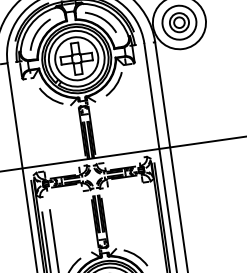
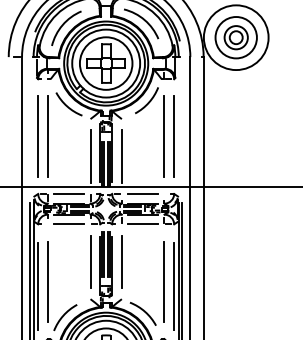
line: (140, 110) -> (174, 136), added
line: (132, 111) -> (164, 136), added
line: (37, 124) -> (47, 136), added
line: (30, 125) -> (38, 136), added
line: (99, 132) -> (121, 156), added
line: (74, 136) -> (90, 156), added
line: (122, 160) -> (143, 193), added
line: (61, 168) -> (69, 193), added
line: (125, 185) -> (143, 224), added
line: (65, 193) -> (69, 224), added
line: (112, 217) -> (121, 261), added
line: (86, 221) -> (90, 261), added
line: (149, 229) -> (164, 281), added
line: (158, 232) -> (174, 286), added

